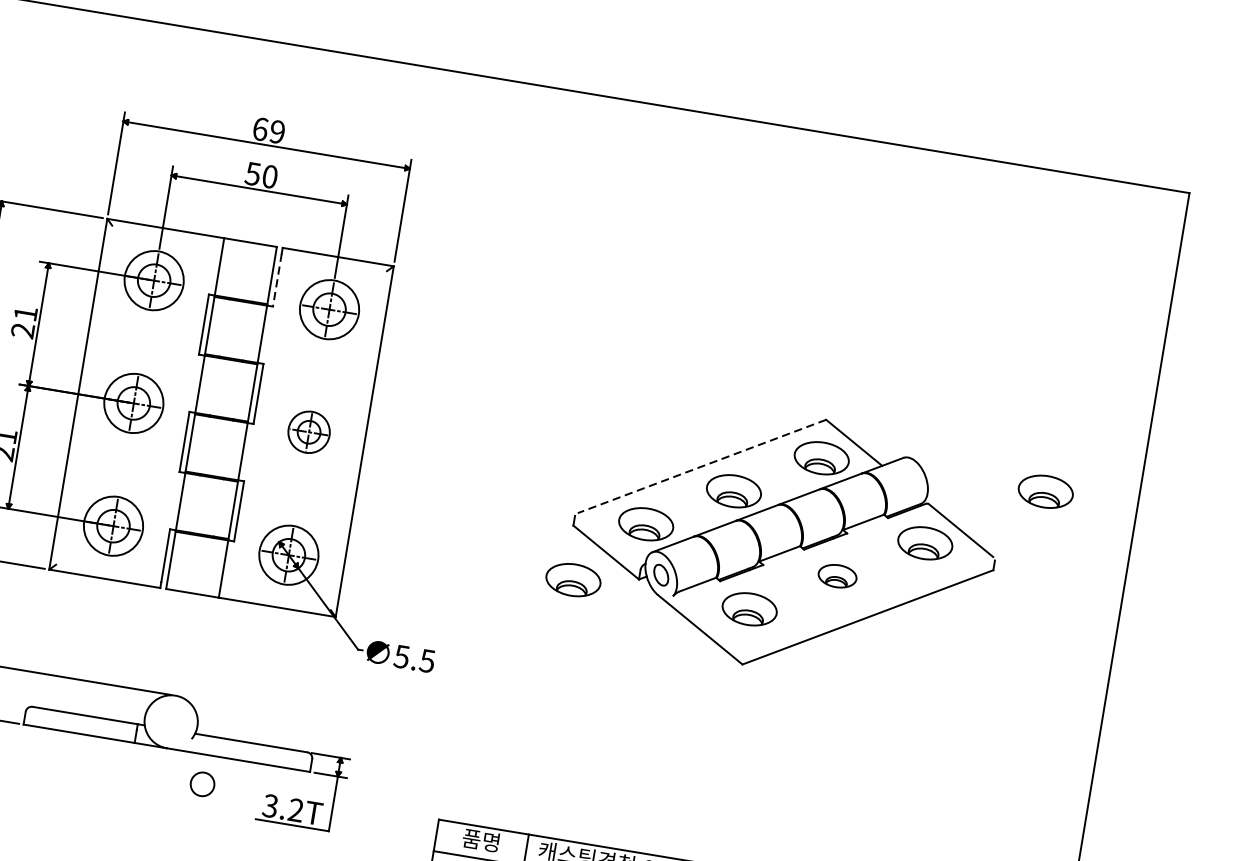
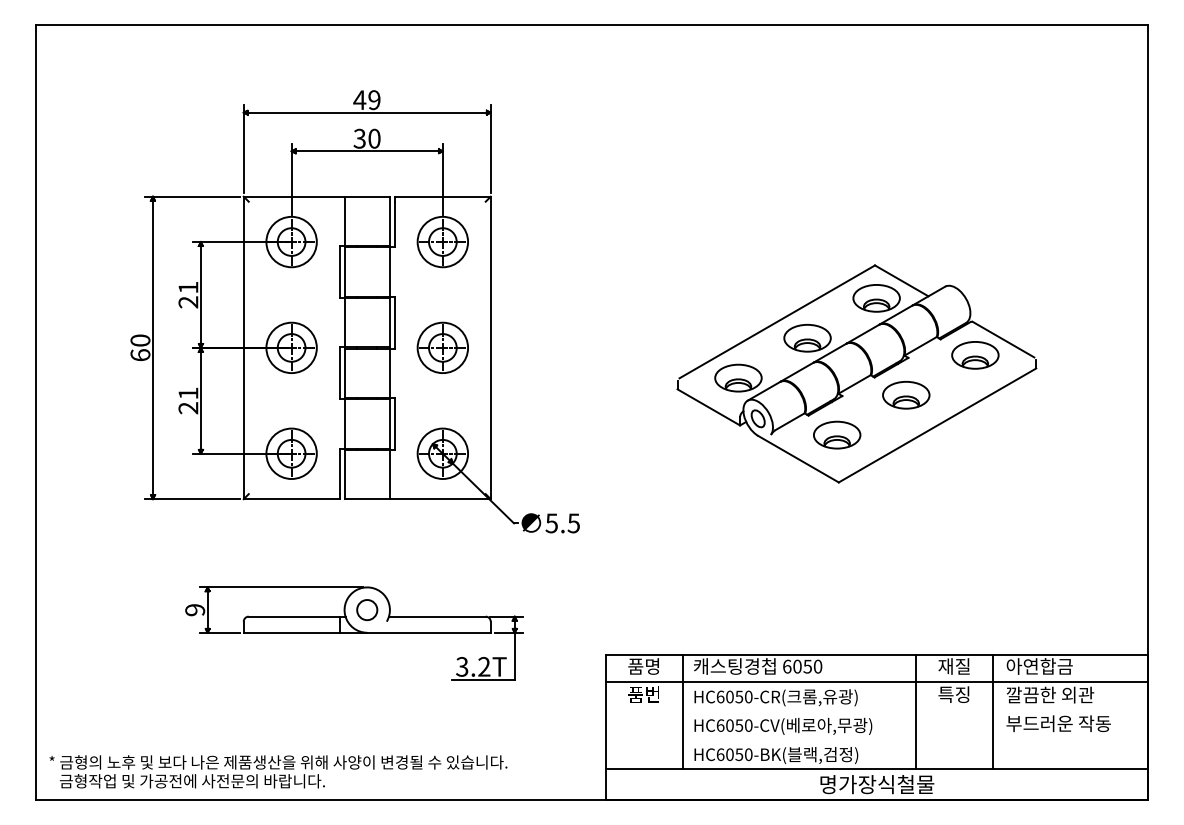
text: (260, 129) -> (359, 100), 69 -> 49
text: (252, 173) -> (359, 138), 50 -> 30
line: (276, 280) -> (394, 224), dashed -> solid
part: (308, 431) -> (442, 347), size x1.43
line: (702, 466) -> (777, 321), dashed -> solid
part: (1045, 491) -> (1069, 295), removed
part: (837, 575) -> (906, 394), size x1.43
part: (573, 579) -> (685, 434), removed
circle: (202, 784) -> (367, 610), moved

